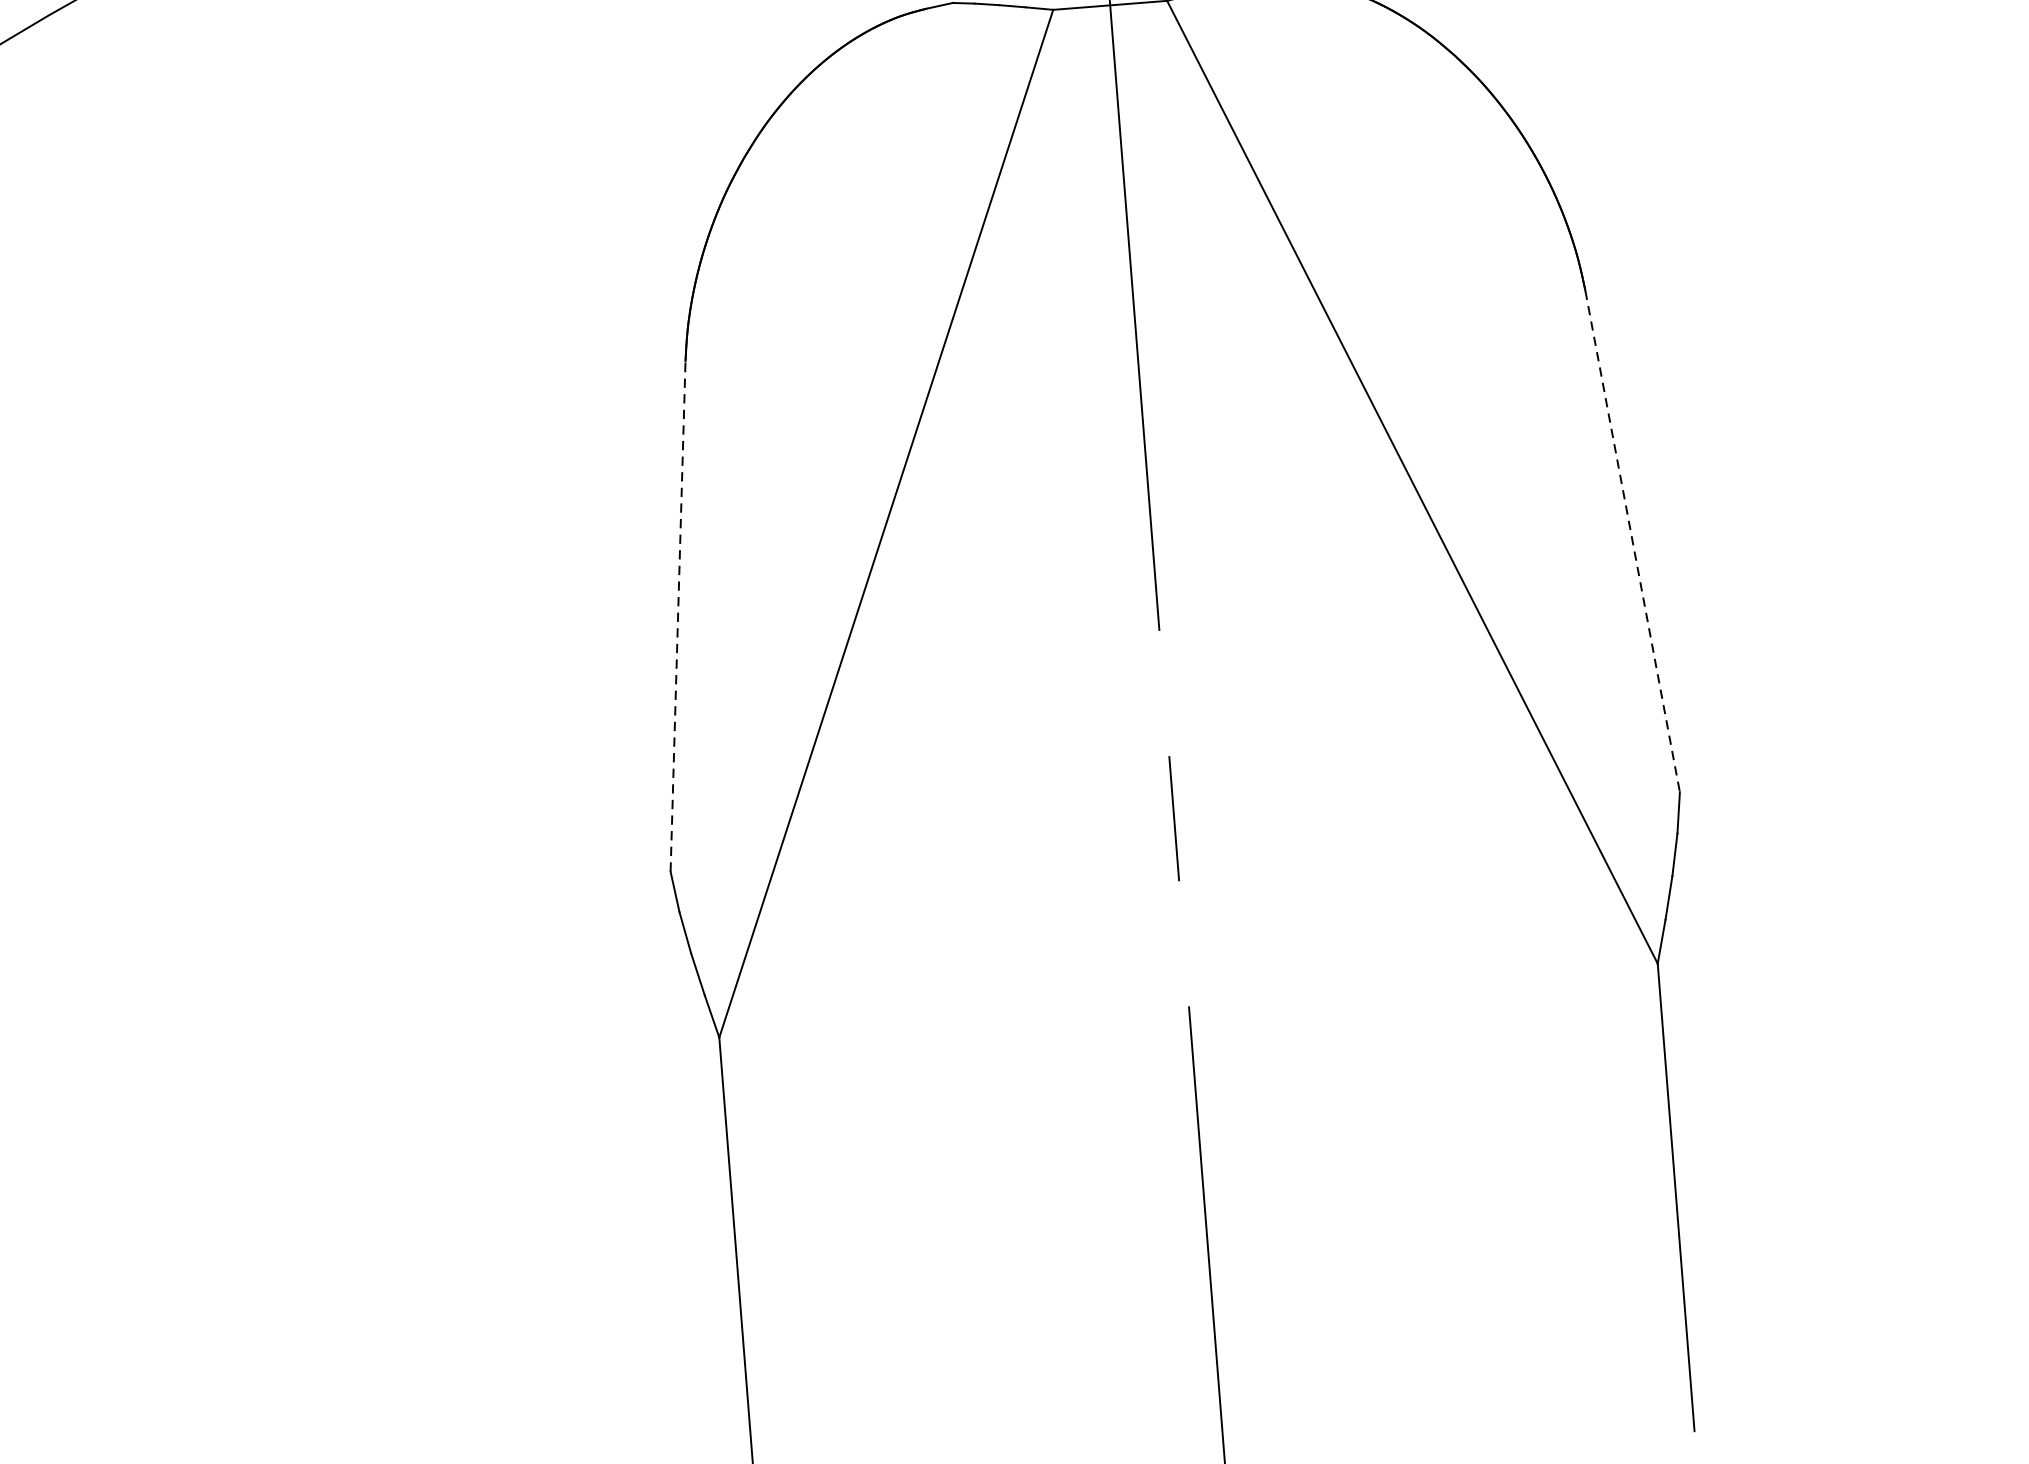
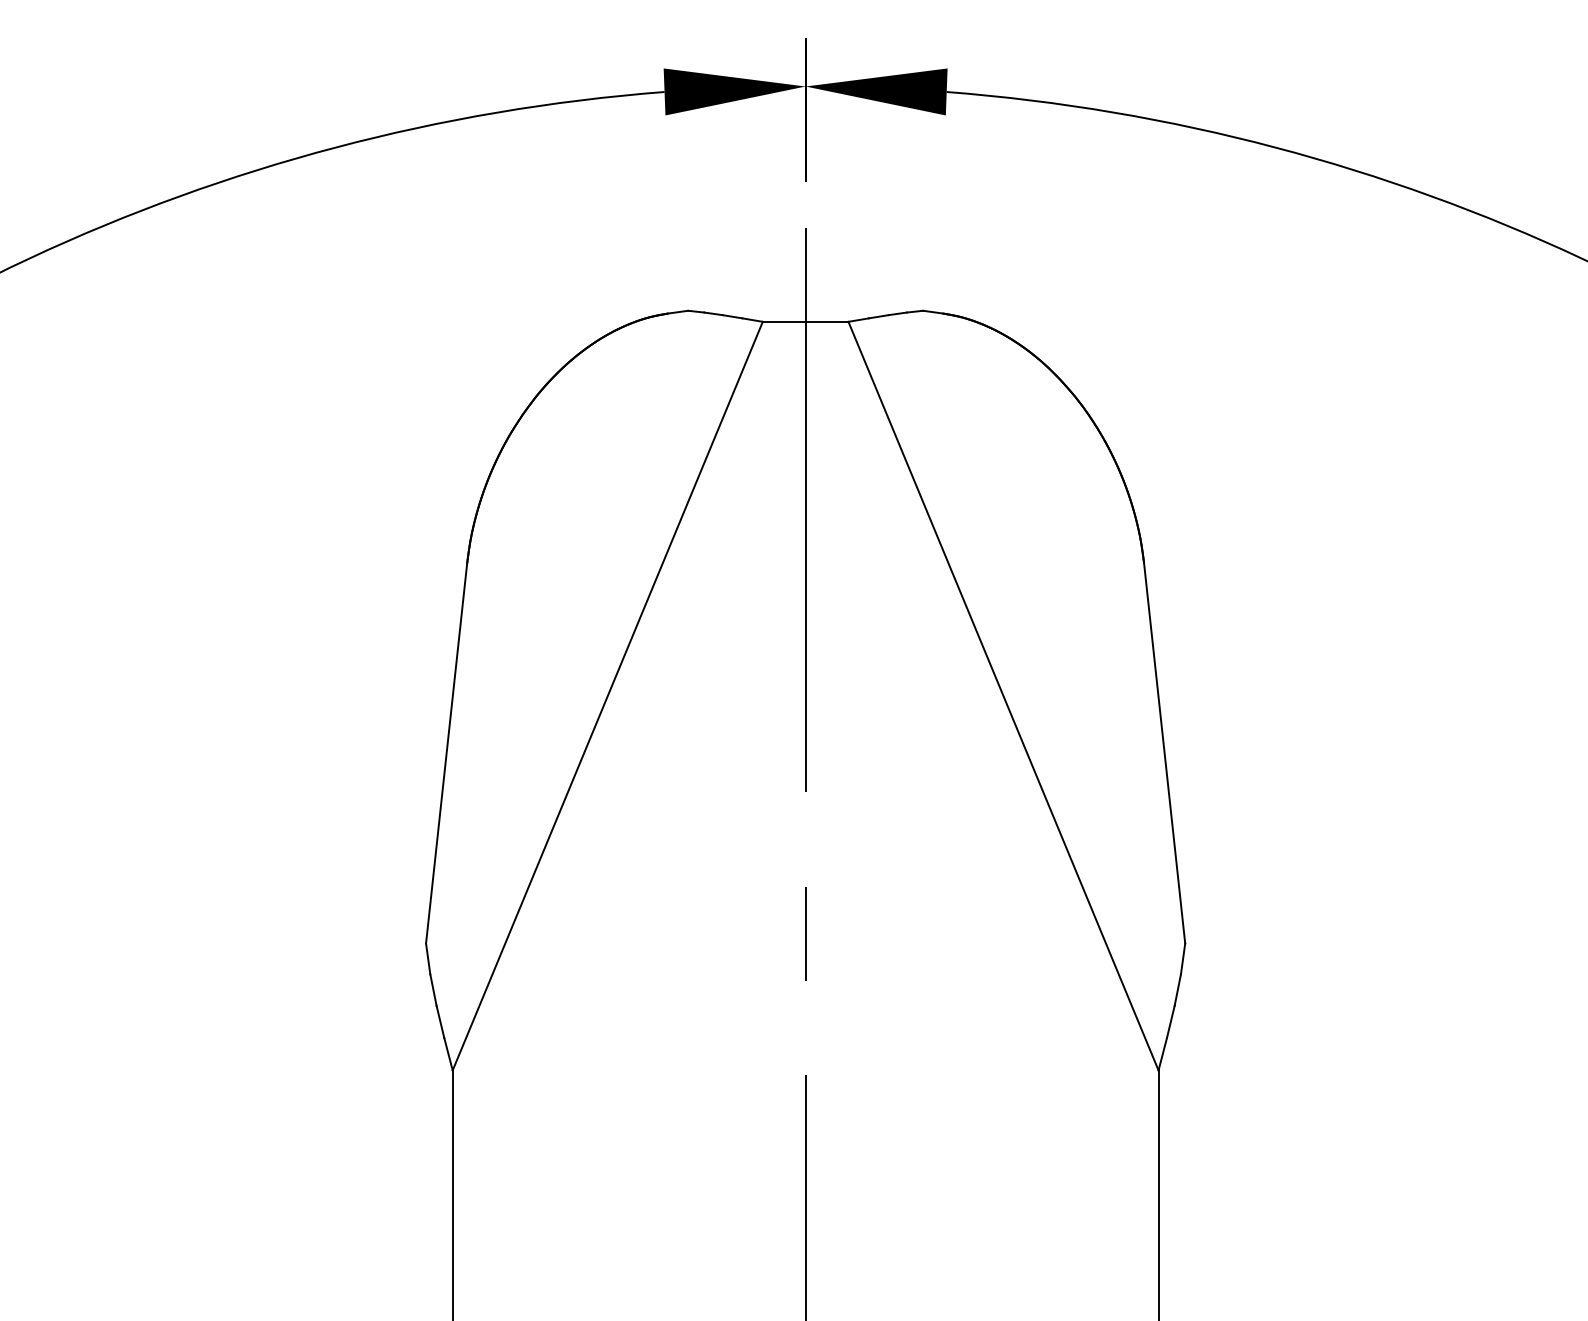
line: (1632, 541) -> (1164, 753), dashed -> solid
line: (677, 615) -> (446, 752), dashed -> solid

